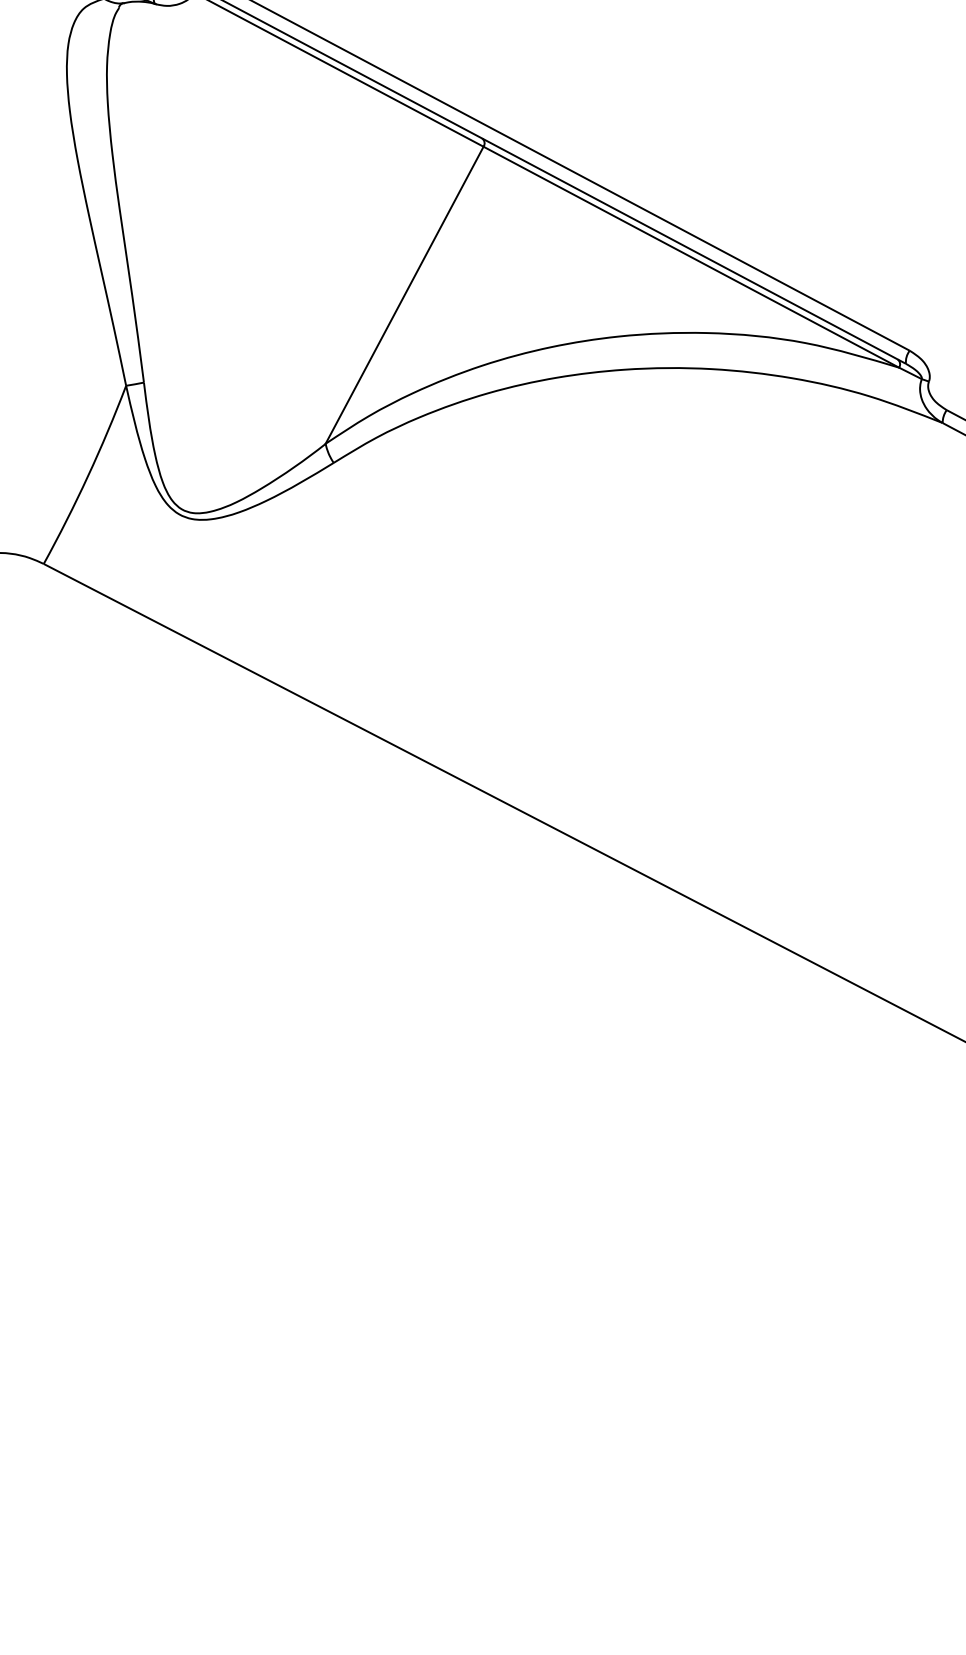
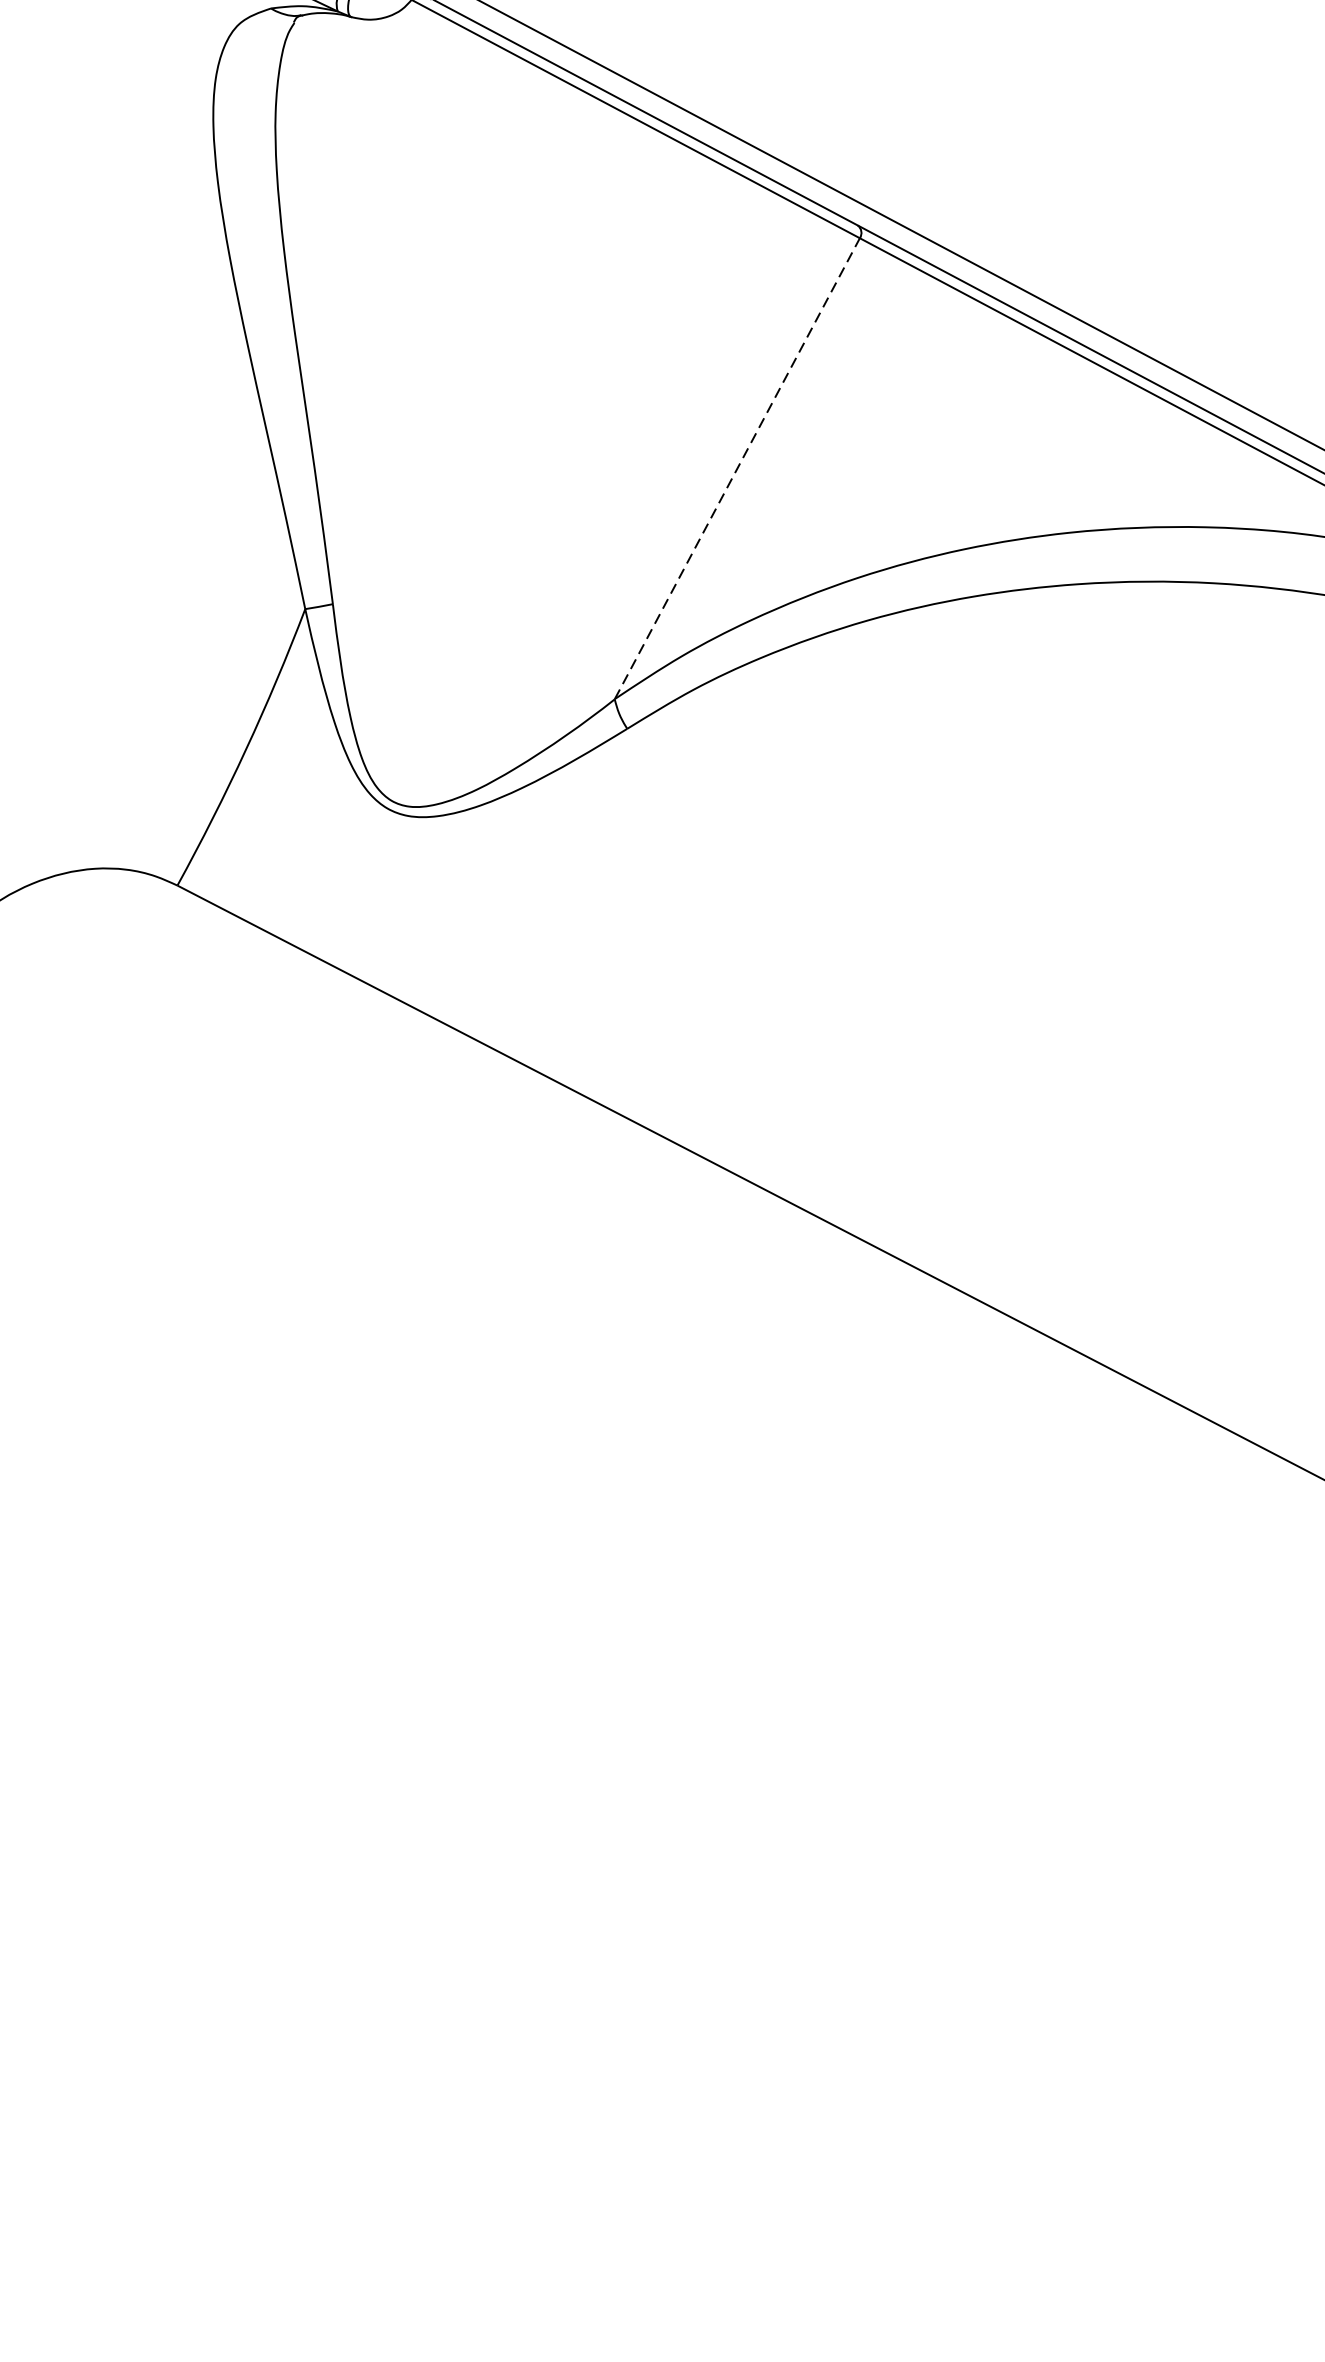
line: (404, 294) -> (737, 467), solid -> dashed

